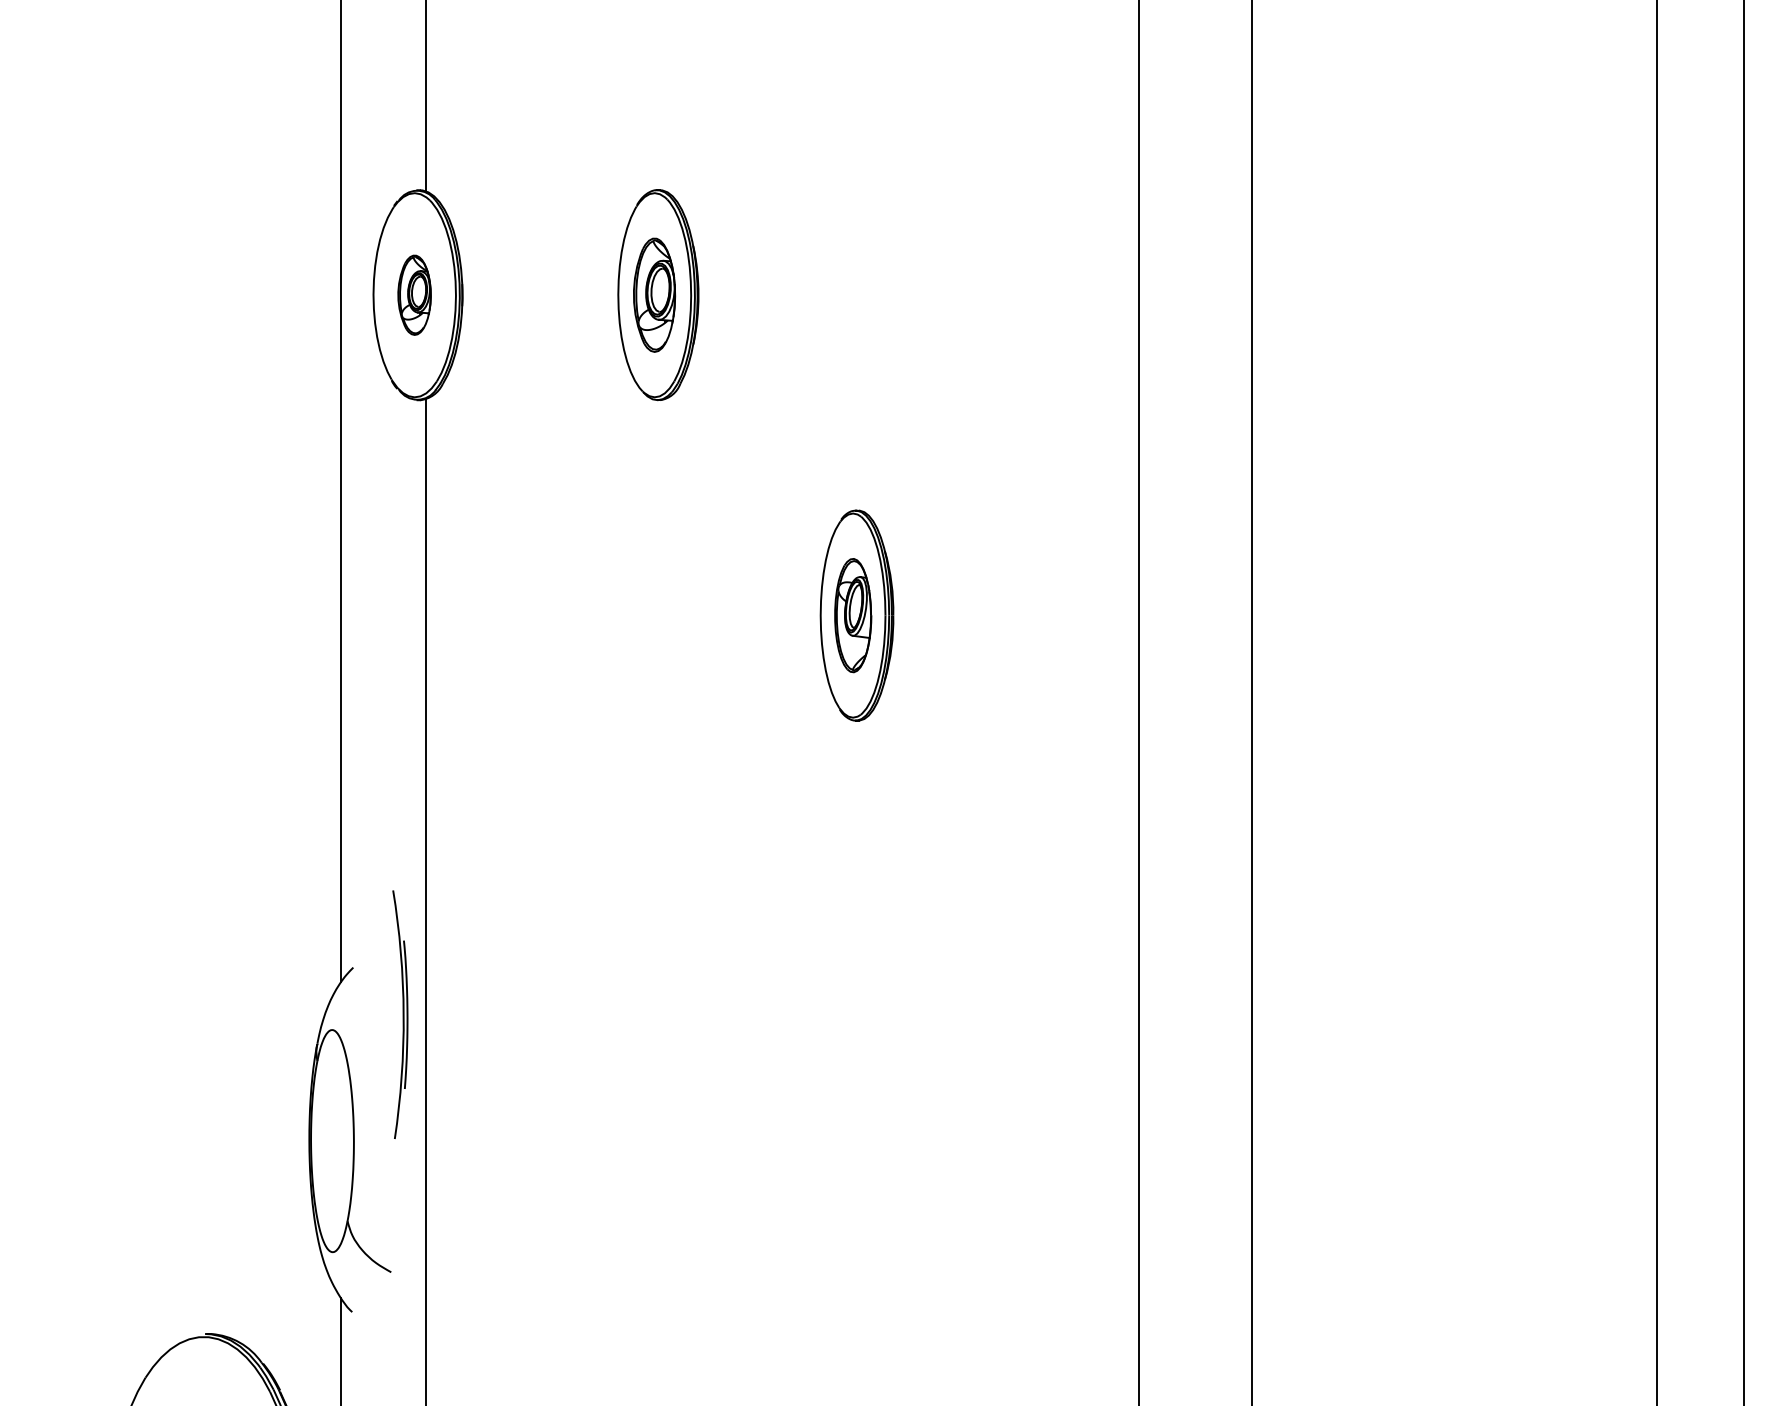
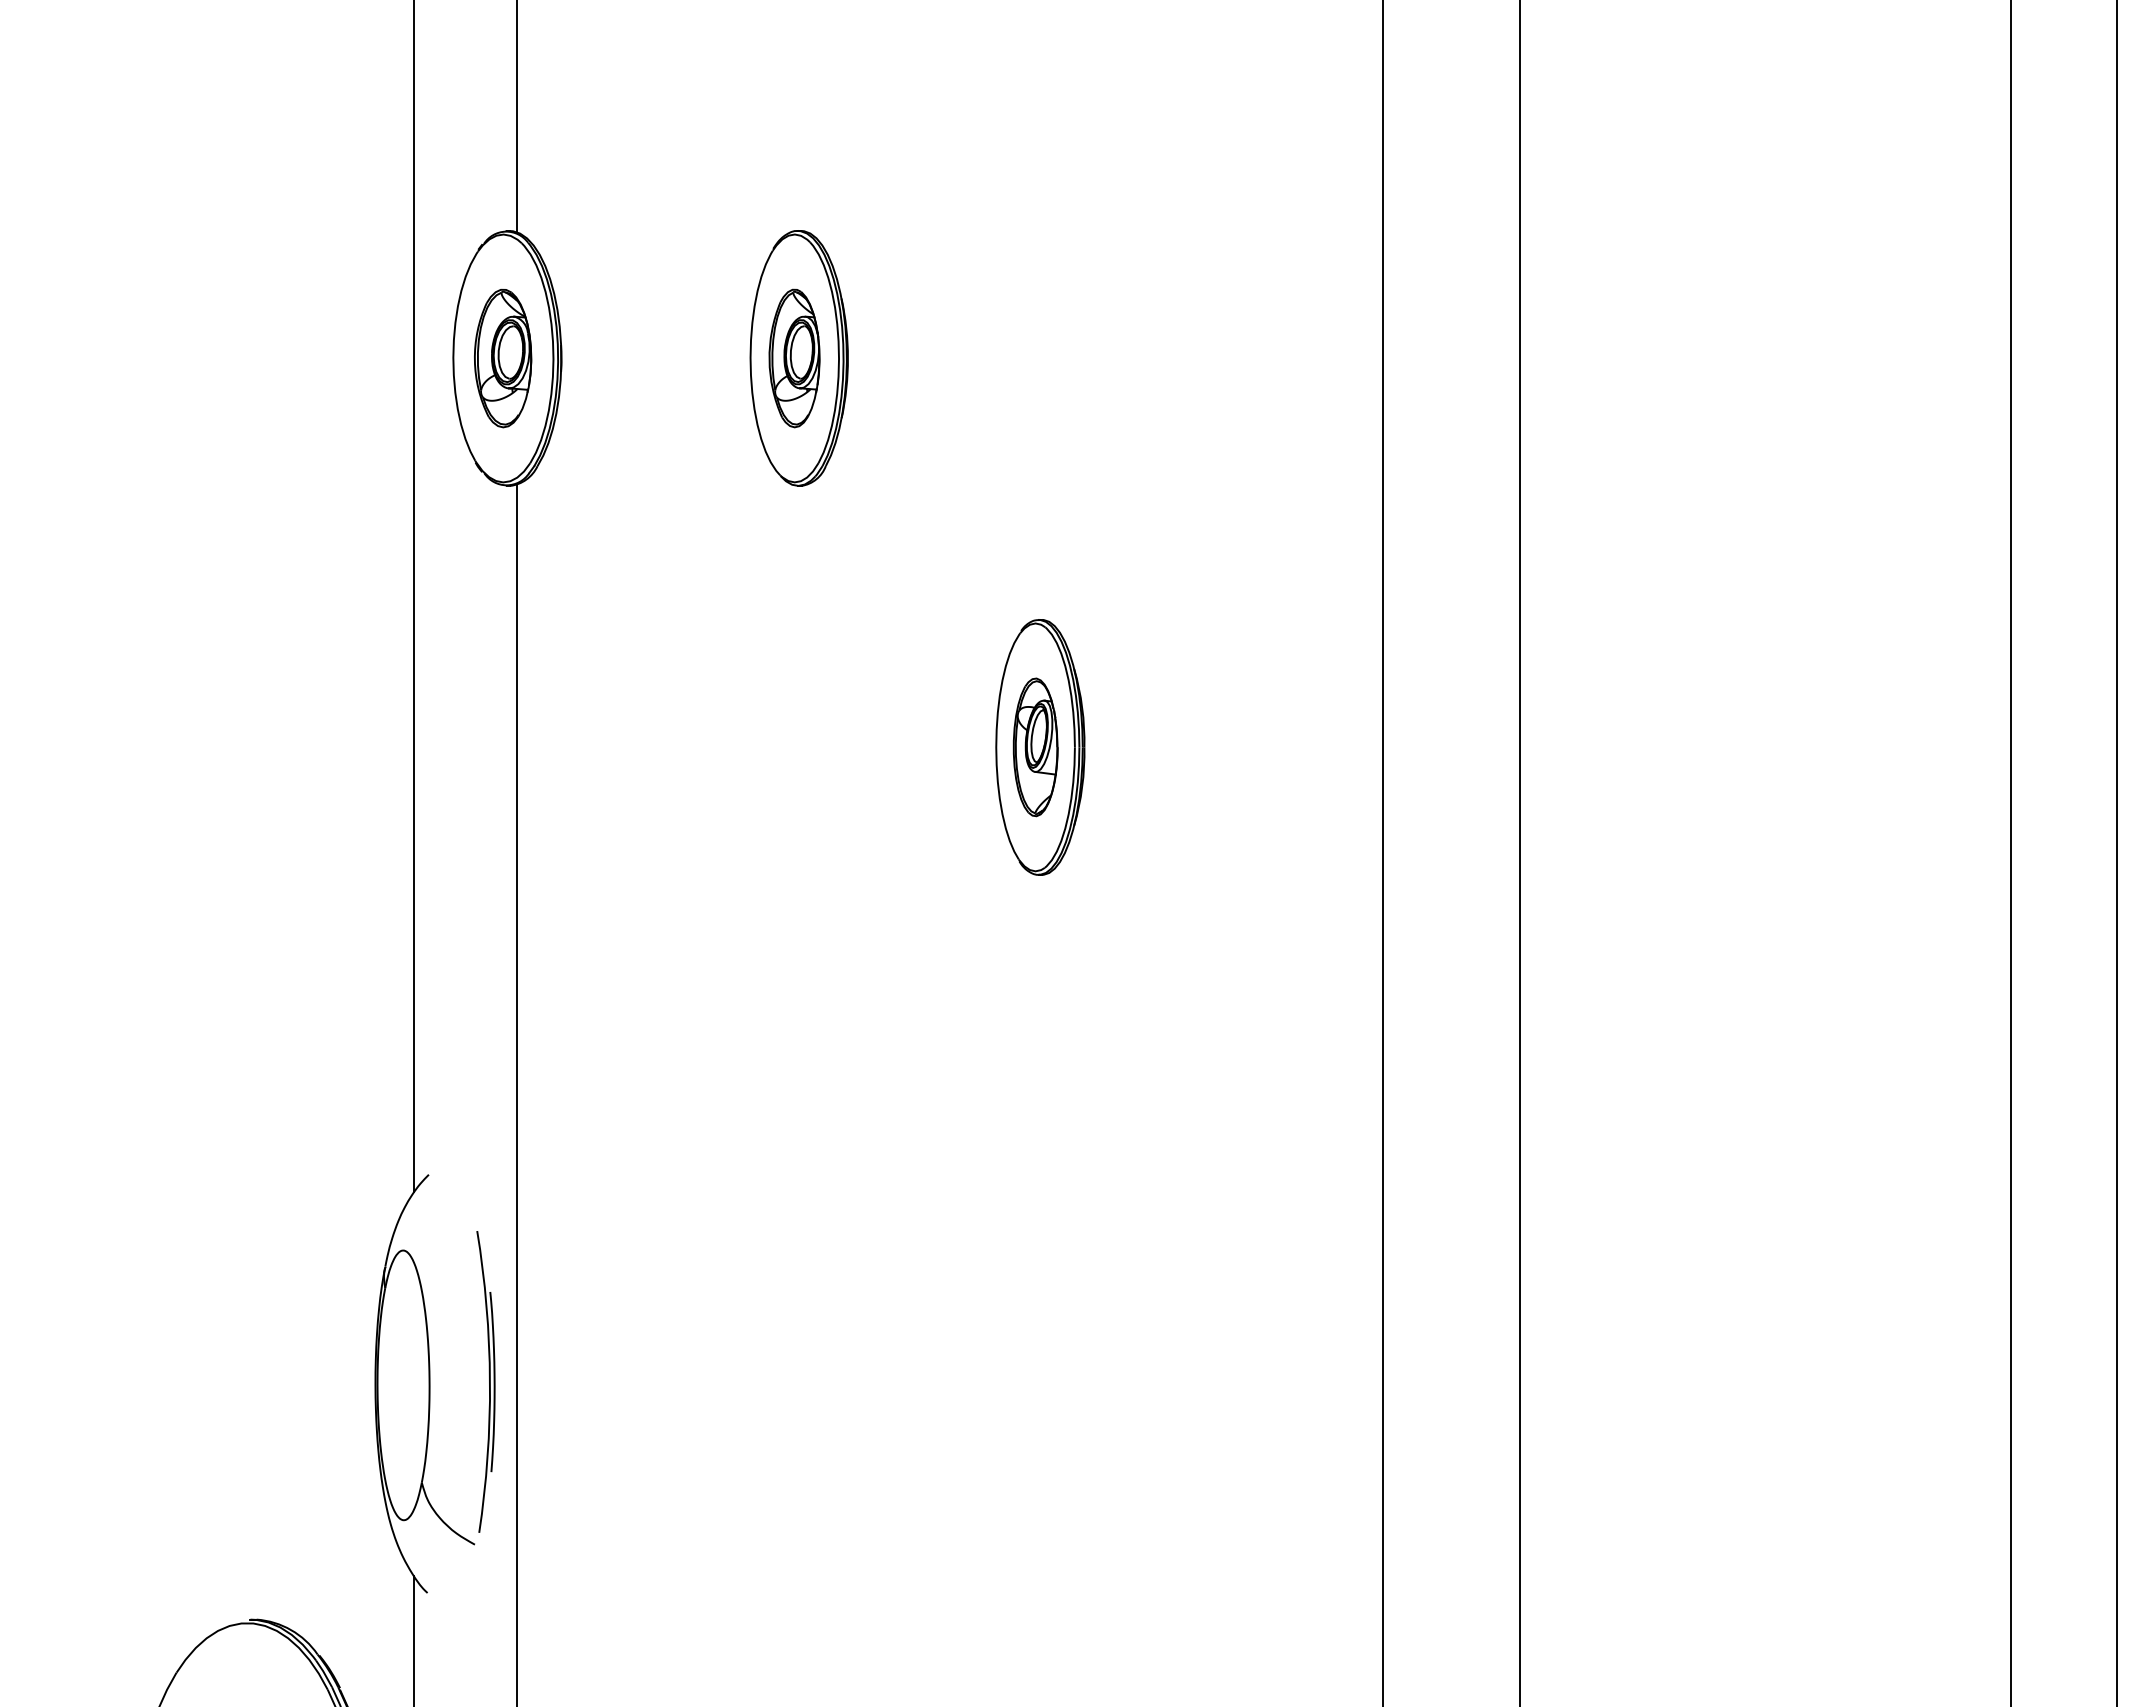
part: (414, 295) -> (503, 358), size x1.43
part: (399, 1014) -> (485, 1381), moved

